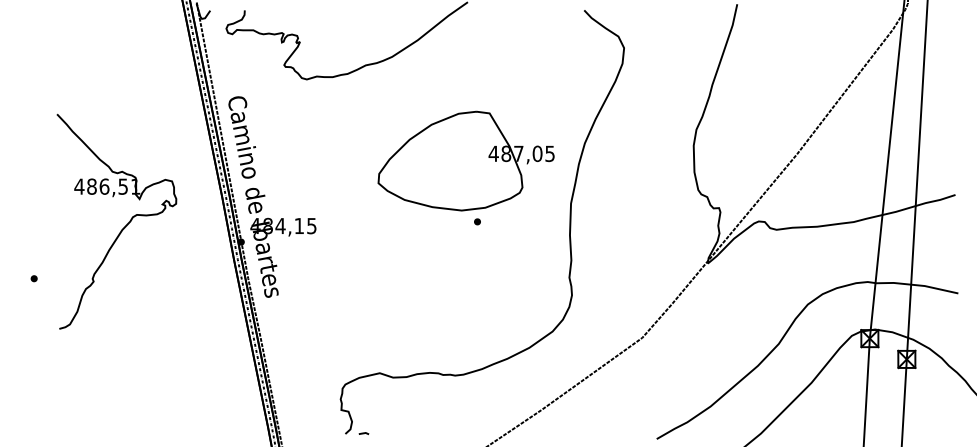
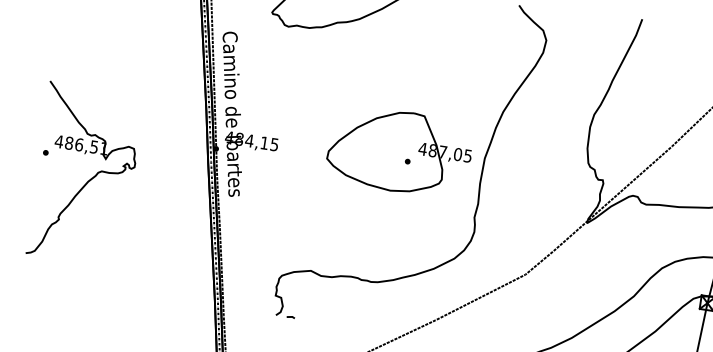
part: (465, 160) -> (399, 151), moved
part: (123, 227) -> (89, 179), moved

